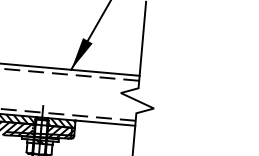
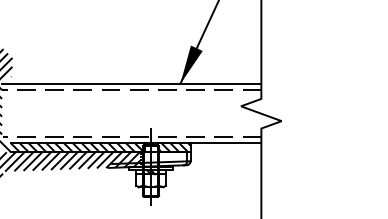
hatch: (60, 132) -> (174, 159), removed

